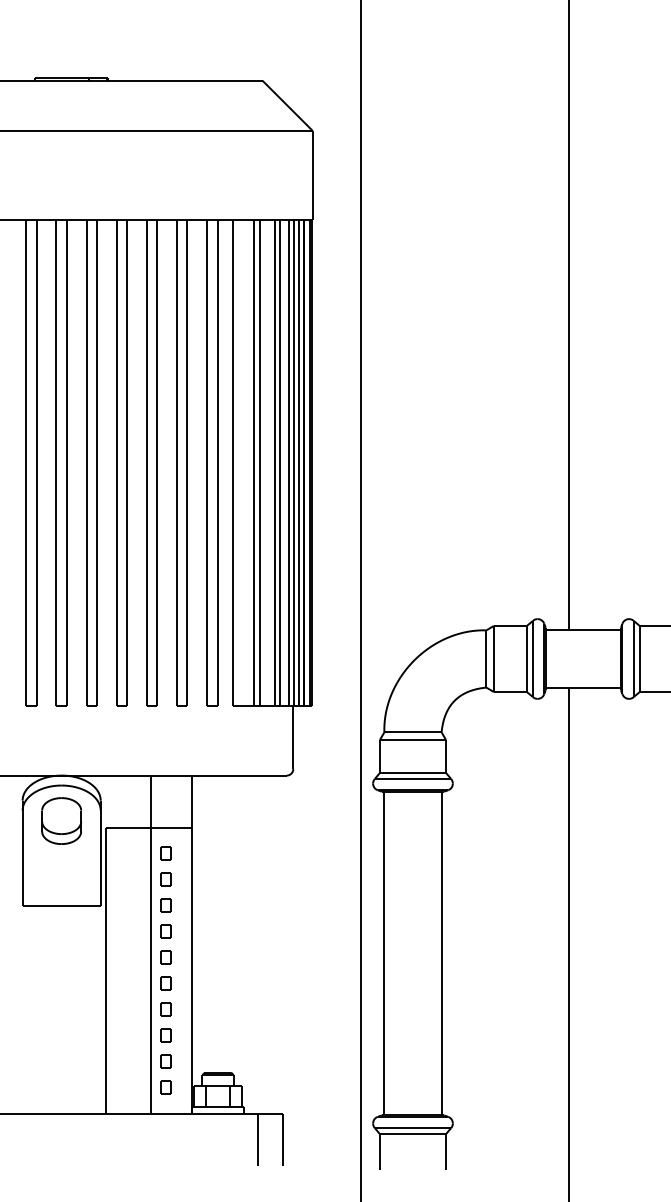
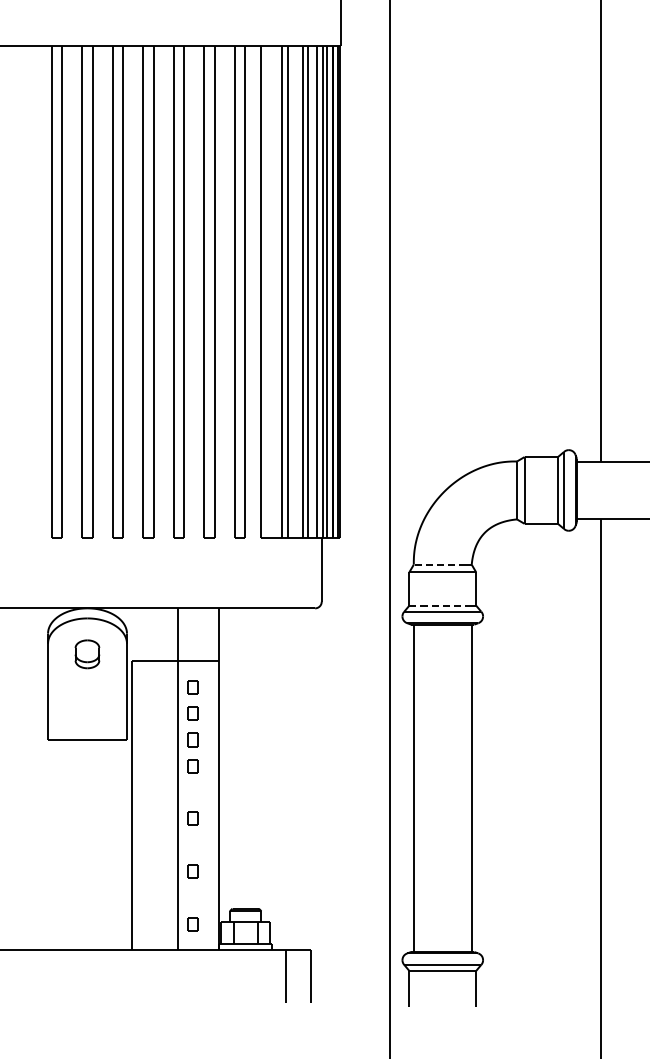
line: (410, 732) -> (440, 564), solid -> dashed
line: (409, 772) -> (439, 605), solid -> dashed
part: (61, 820) -> (87, 653), size x0.6
part: (165, 957) -> (192, 792), removed
part: (165, 1009) -> (192, 844), removed
part: (165, 1061) -> (192, 897), removed

